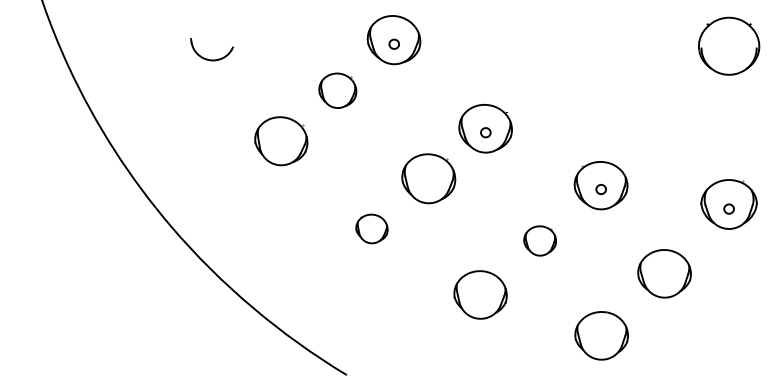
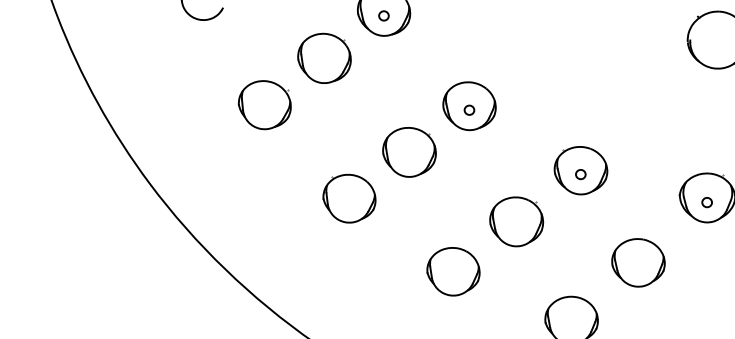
part: (337, 90) -> (324, 58), size x1.43
part: (371, 228) -> (349, 198), size x1.67
part: (539, 240) -> (515, 221), size x1.67

